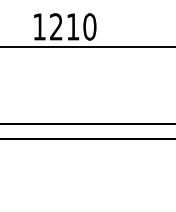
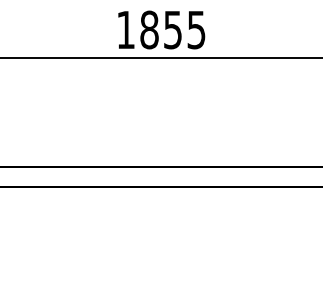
text: (72, 26) -> (172, 29), 1210 -> 1855

